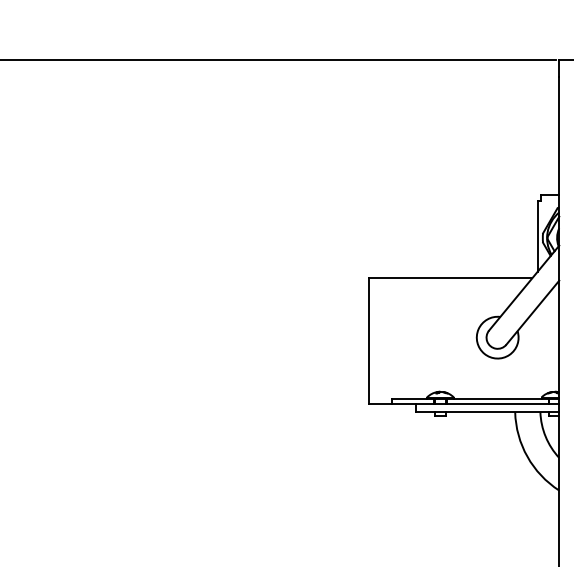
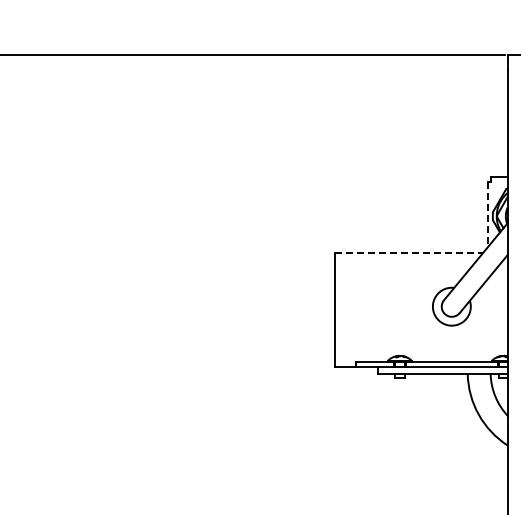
line: (538, 237) -> (488, 215), solid -> dashed
line: (451, 277) -> (409, 252), solid -> dashed

